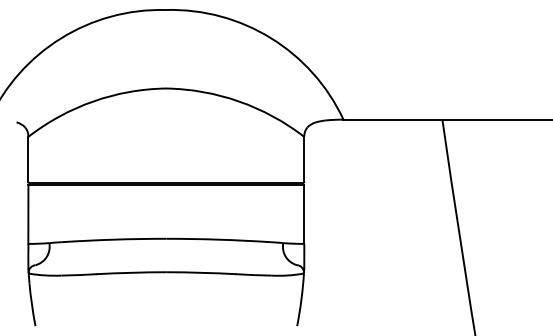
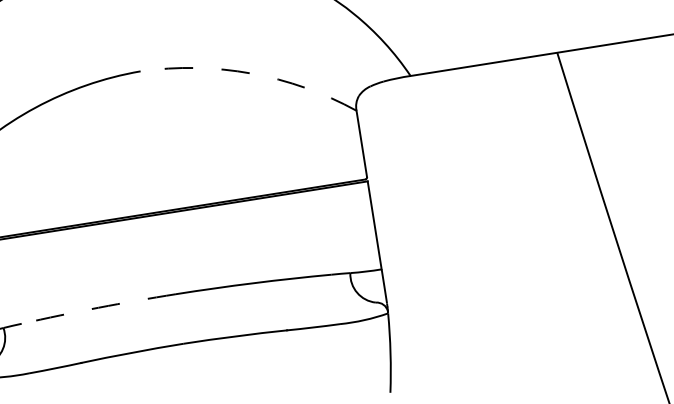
arc: (239, 101) -> (252, 73), solid -> dashed
arc: (114, 239) -> (99, 307), solid -> dashed

